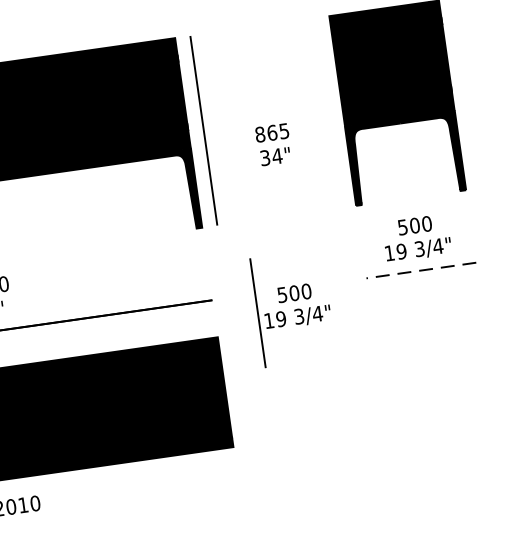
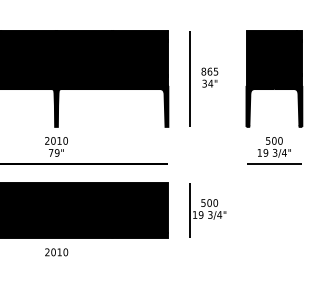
line: (202, 130) -> (189, 78), moved
text: (273, 144) -> (209, 77), moved
line: (421, 270) -> (274, 163), dashed -> solid
part: (292, 308) -> (207, 210), moved

